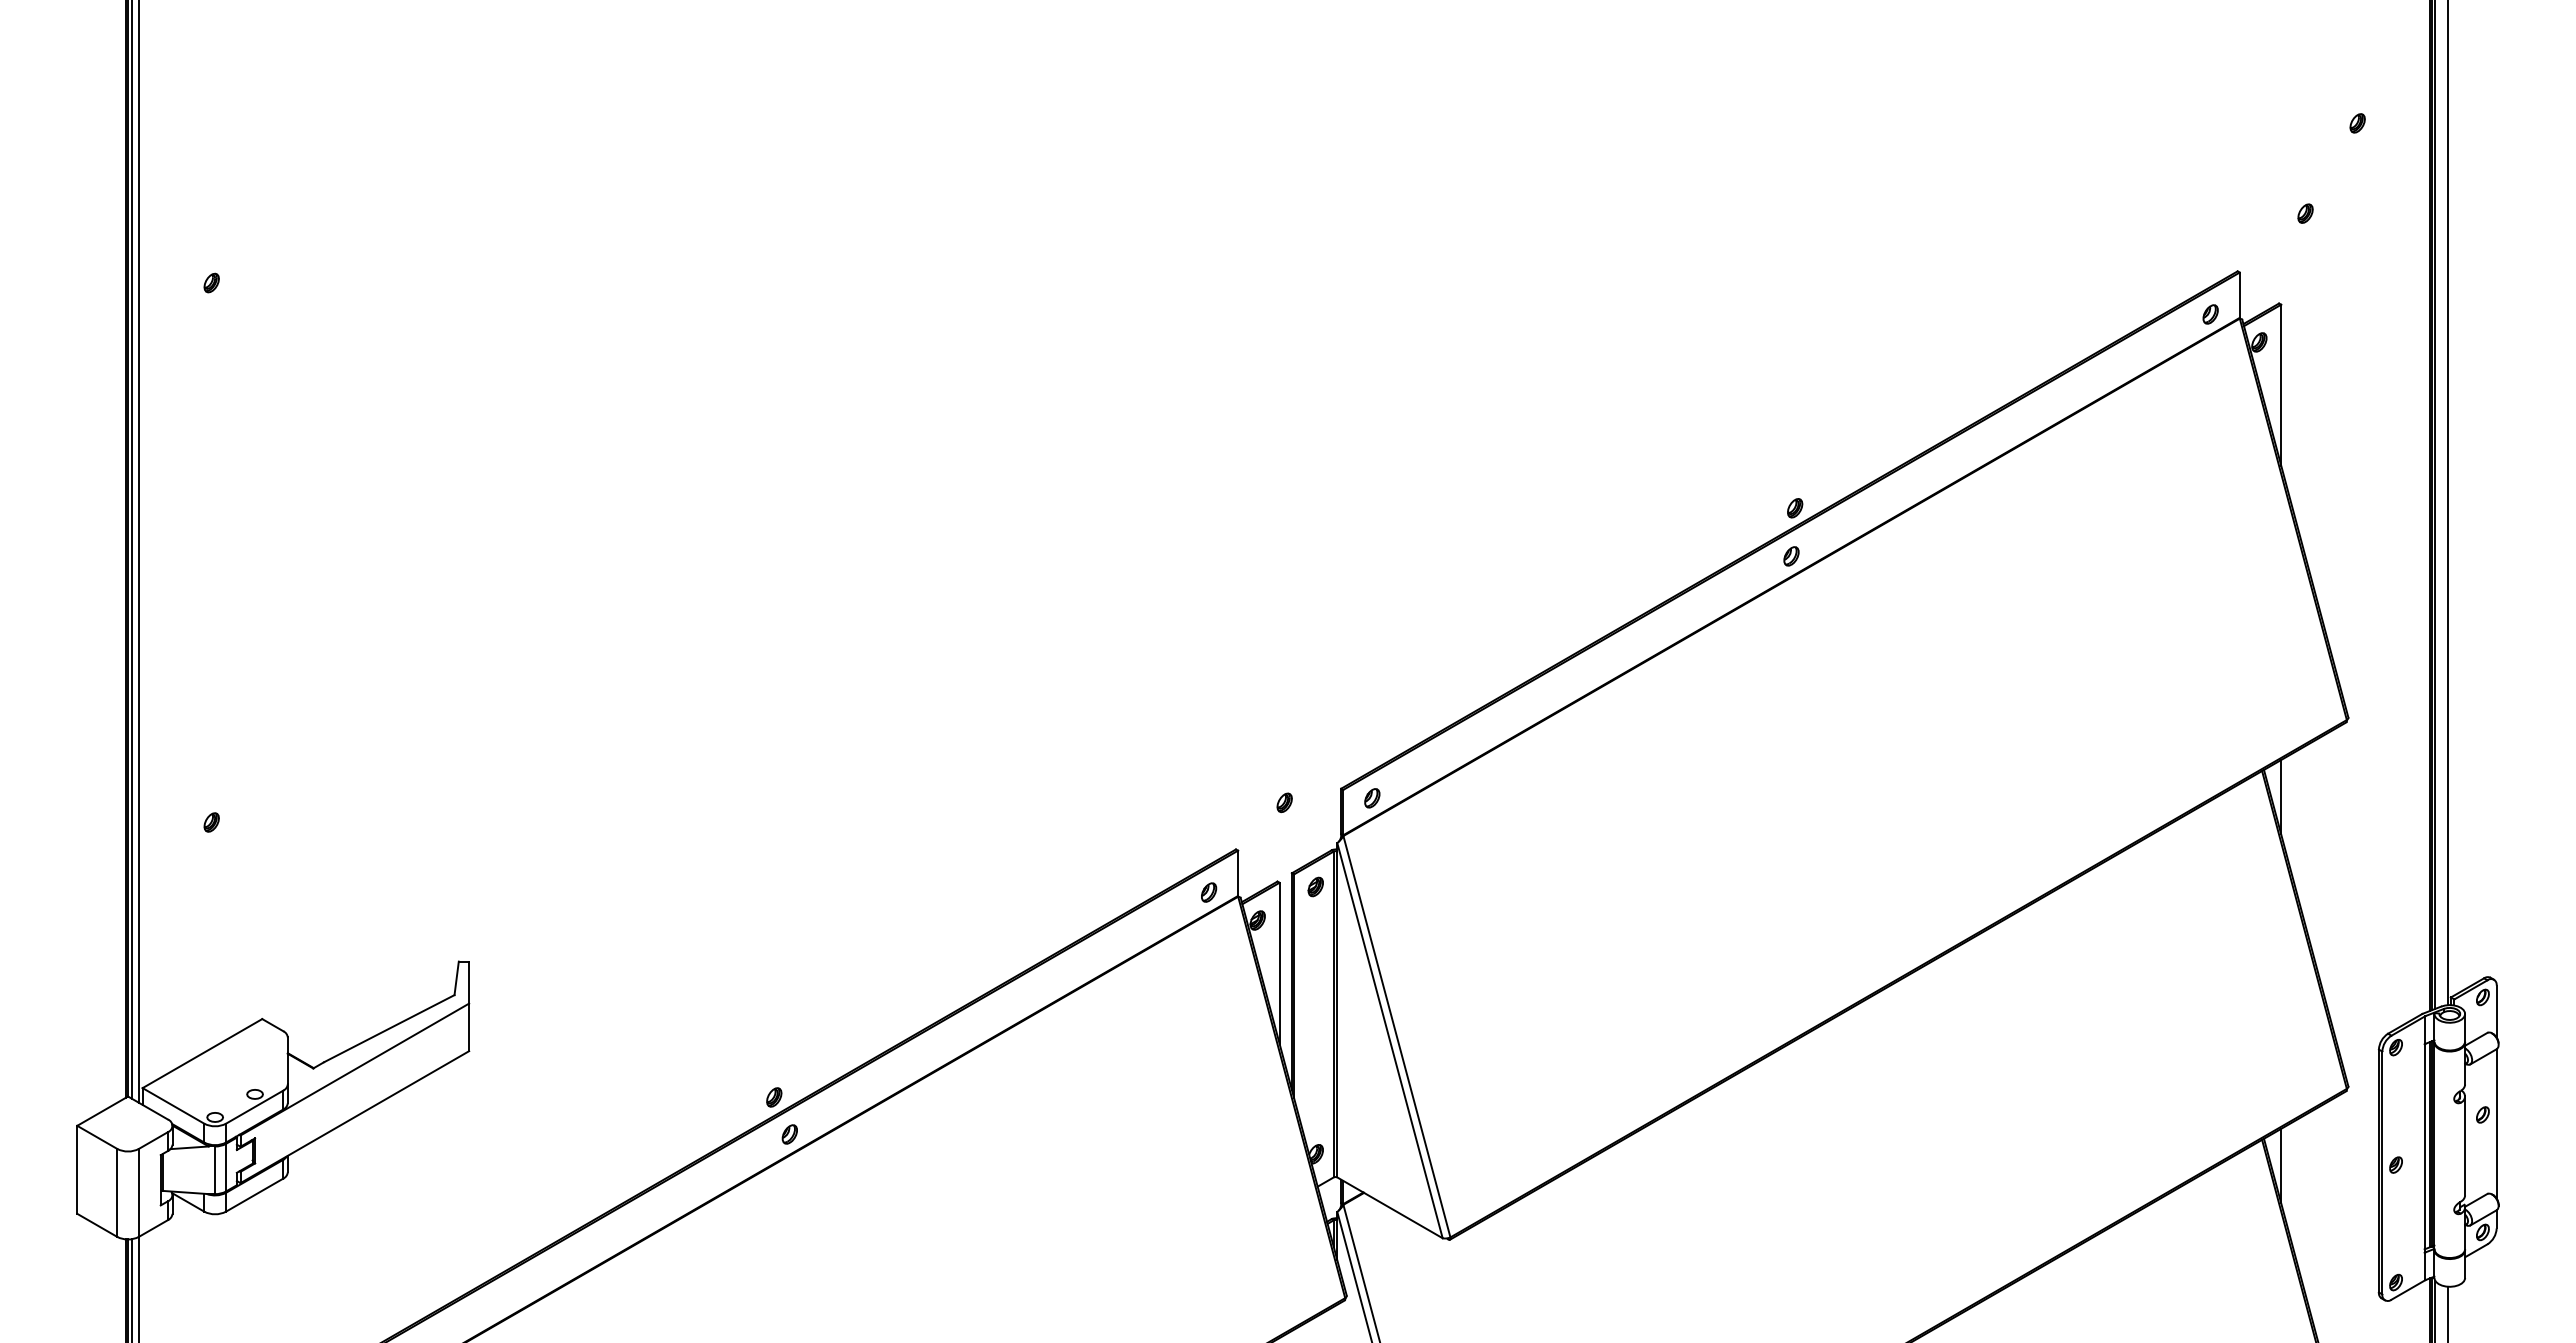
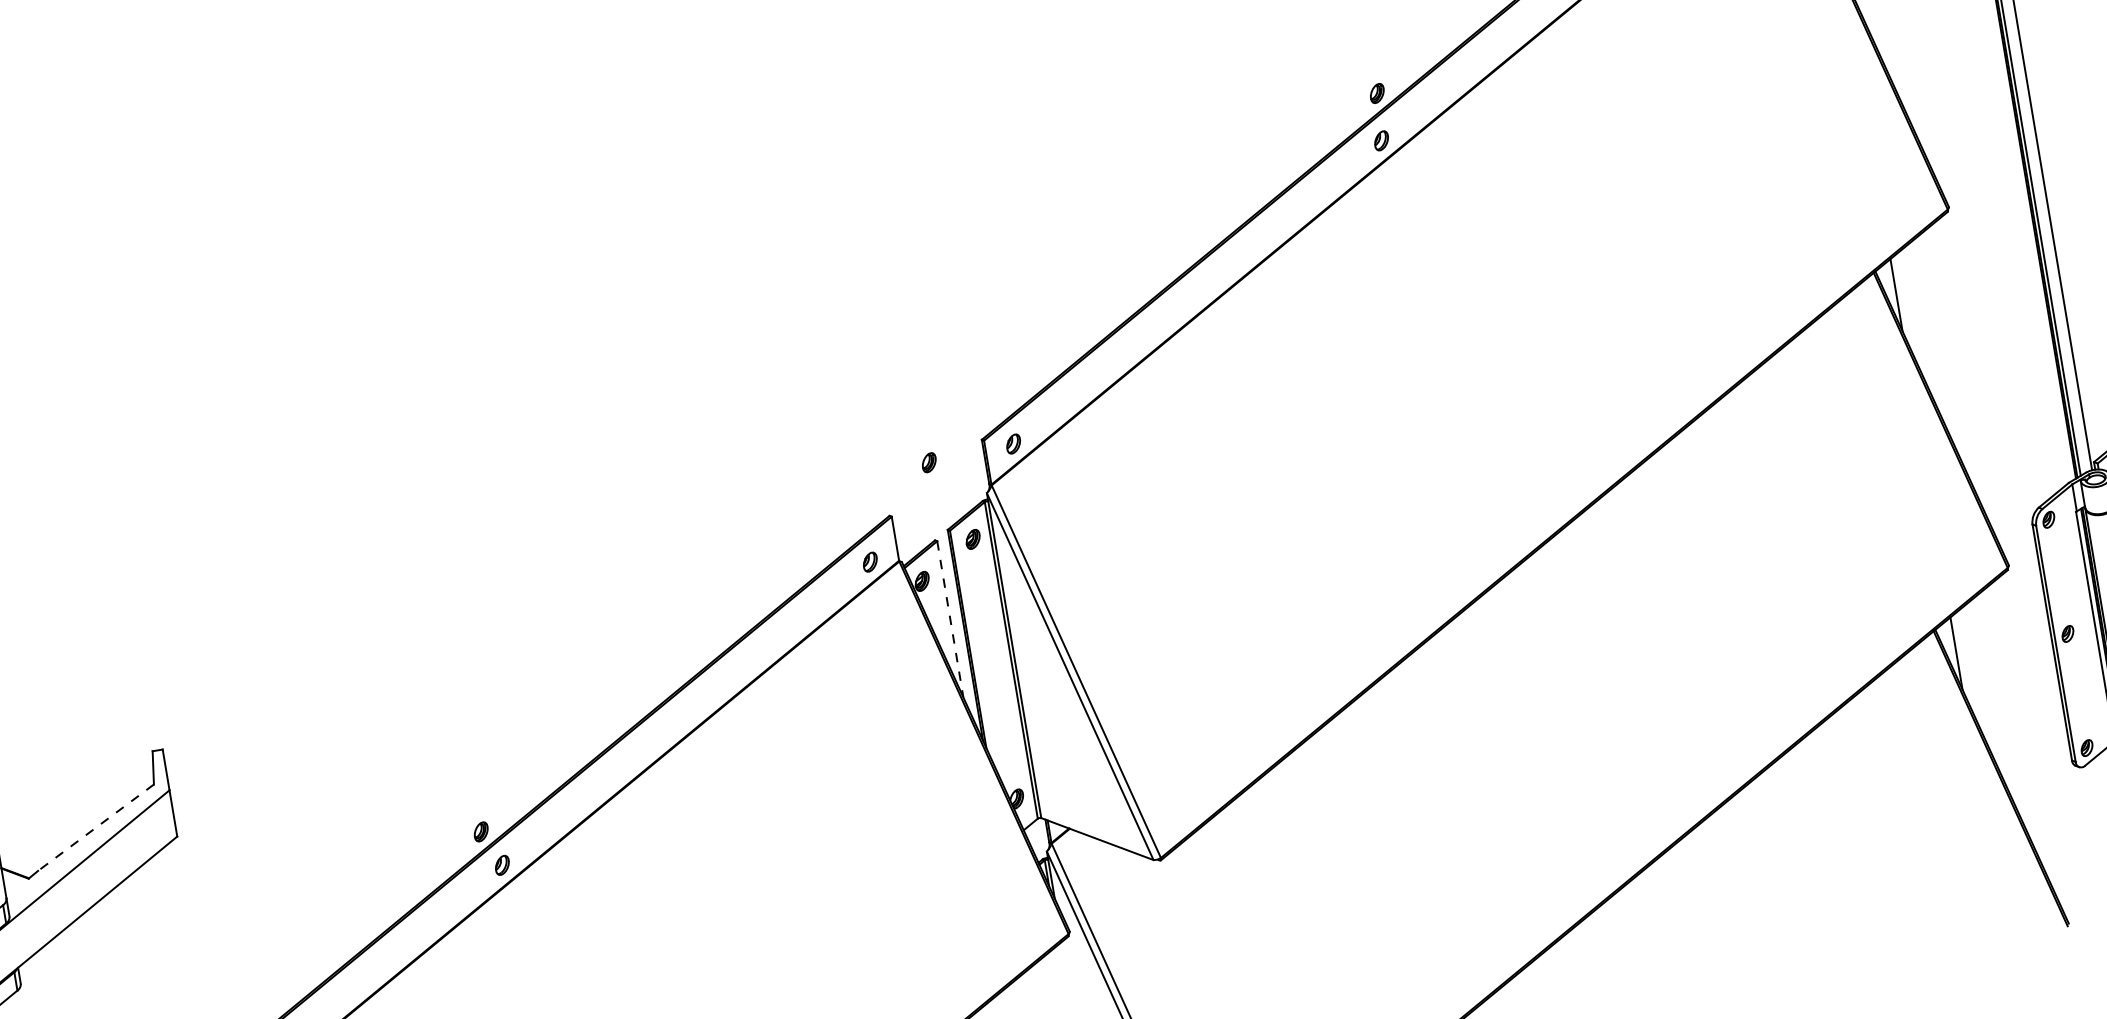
line: (1279, 963) -> (950, 619), solid -> dashed
line: (388, 1028) -> (95, 827), solid -> dashed

